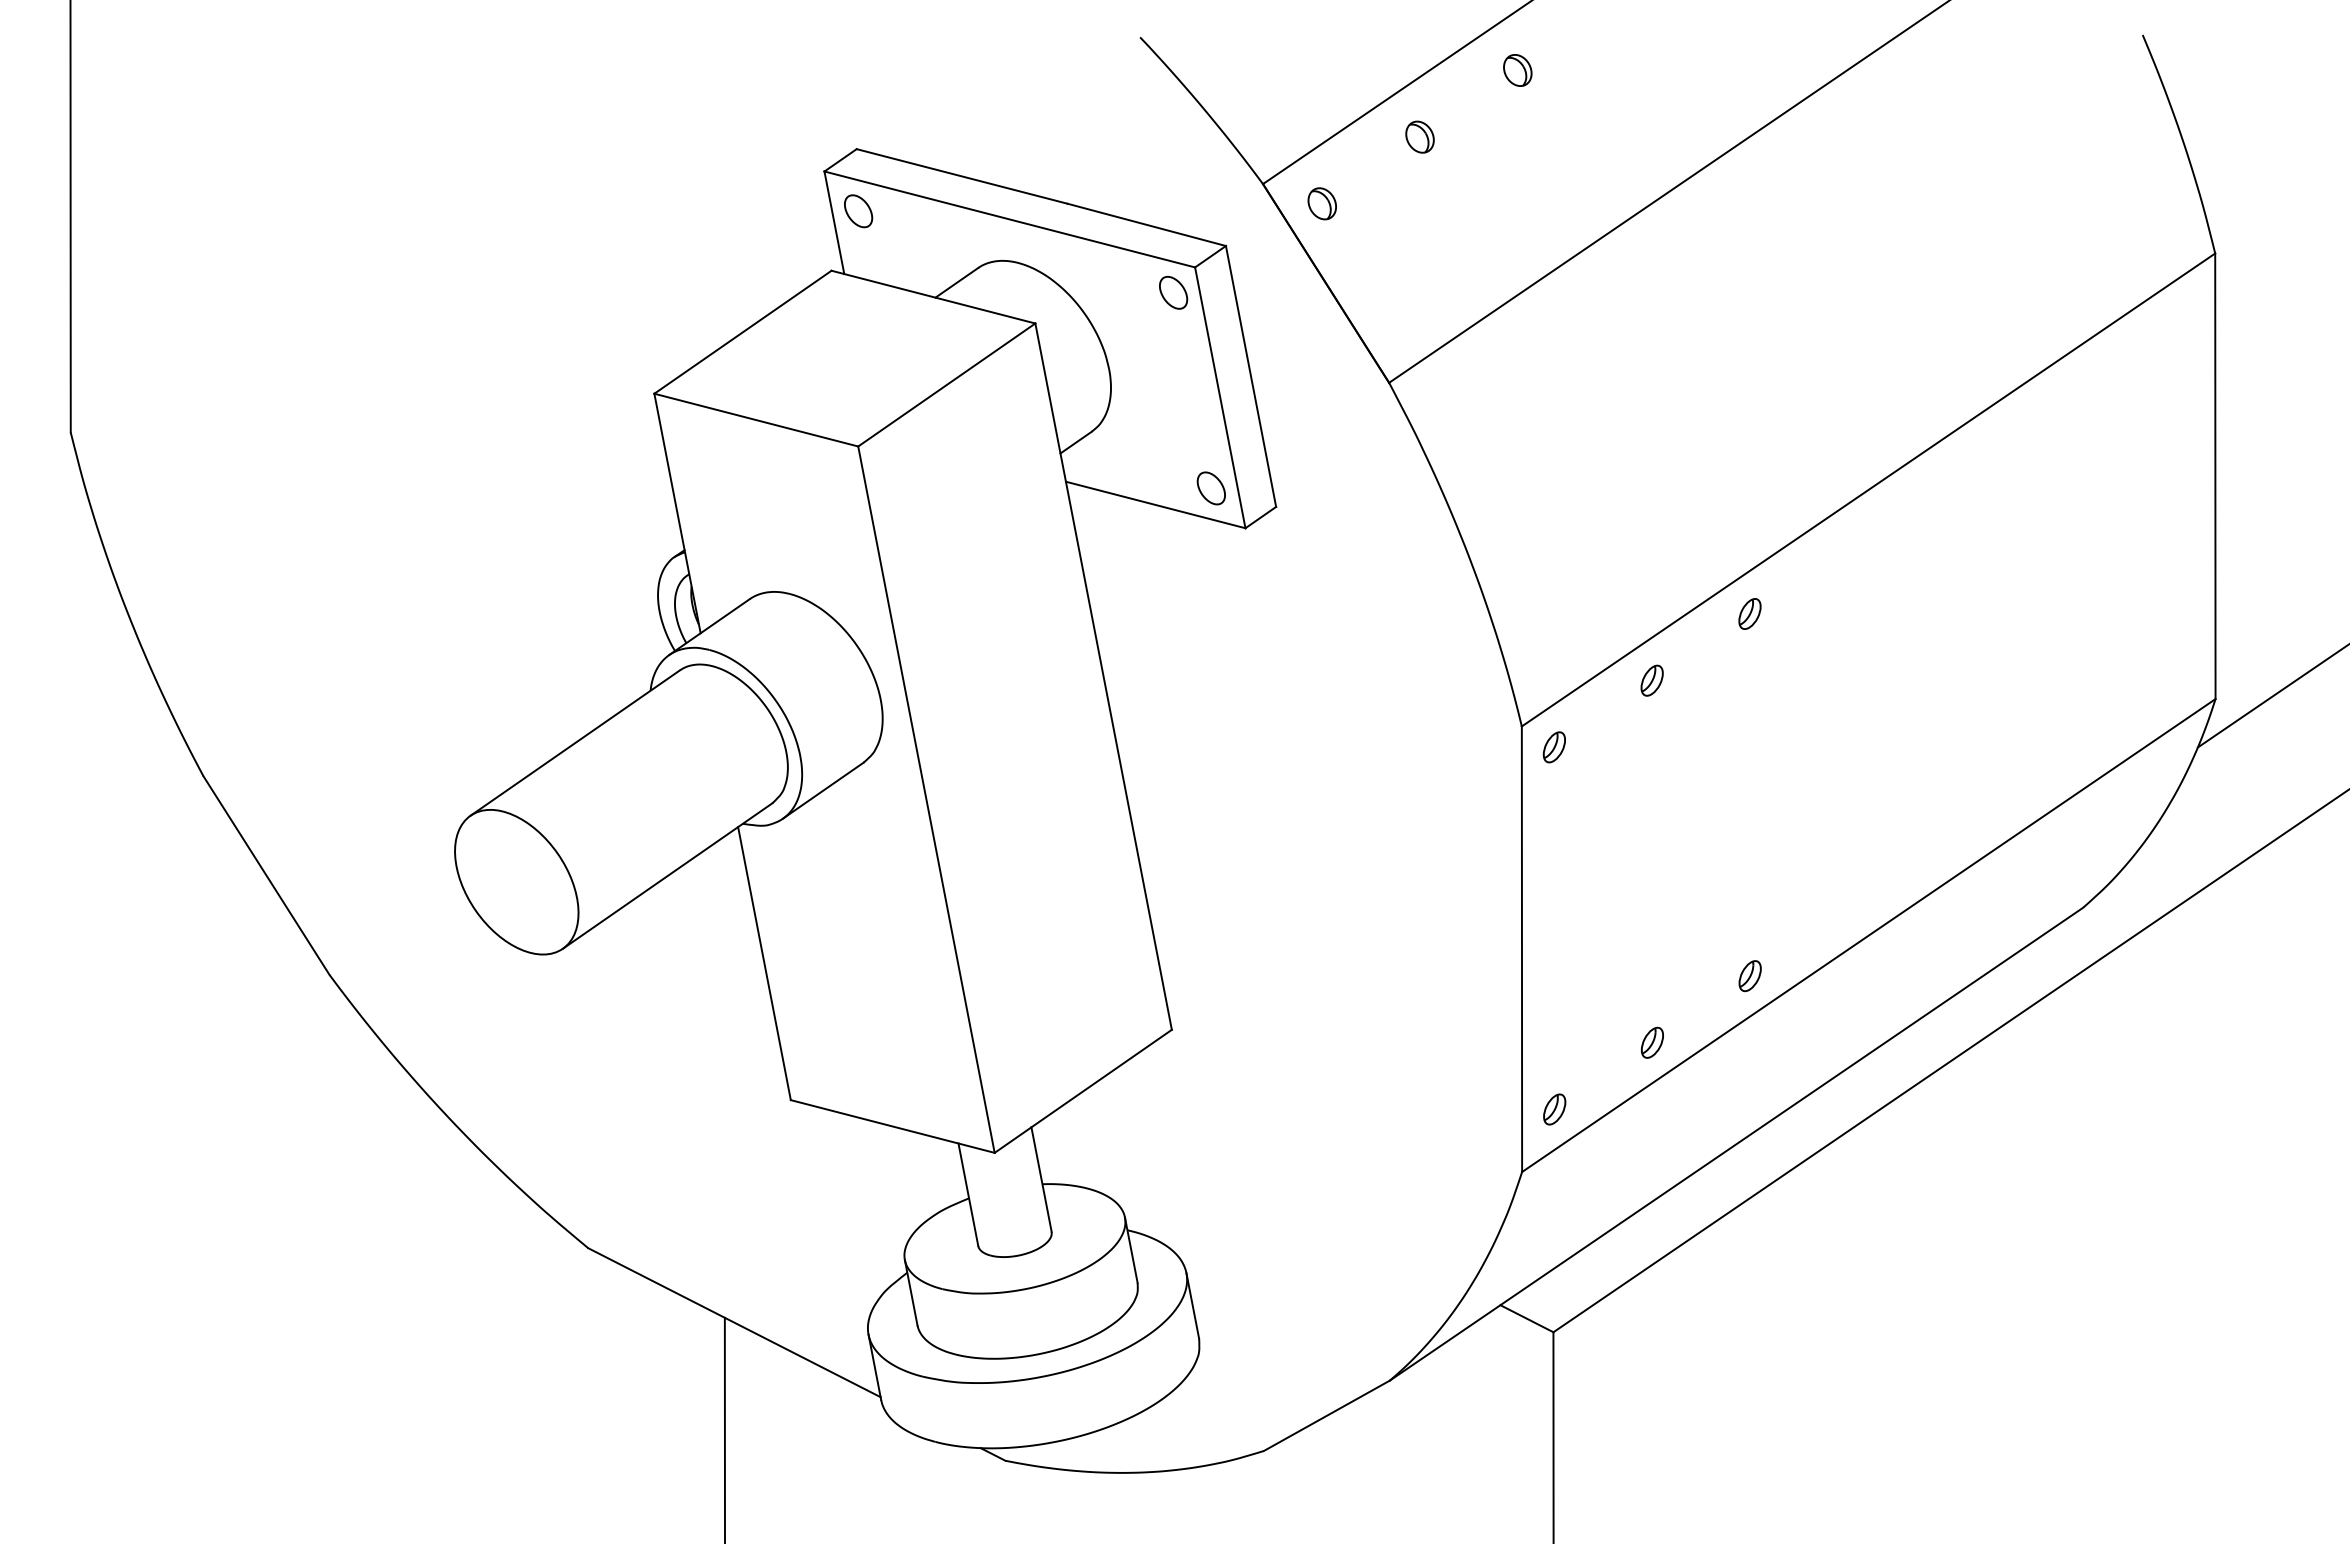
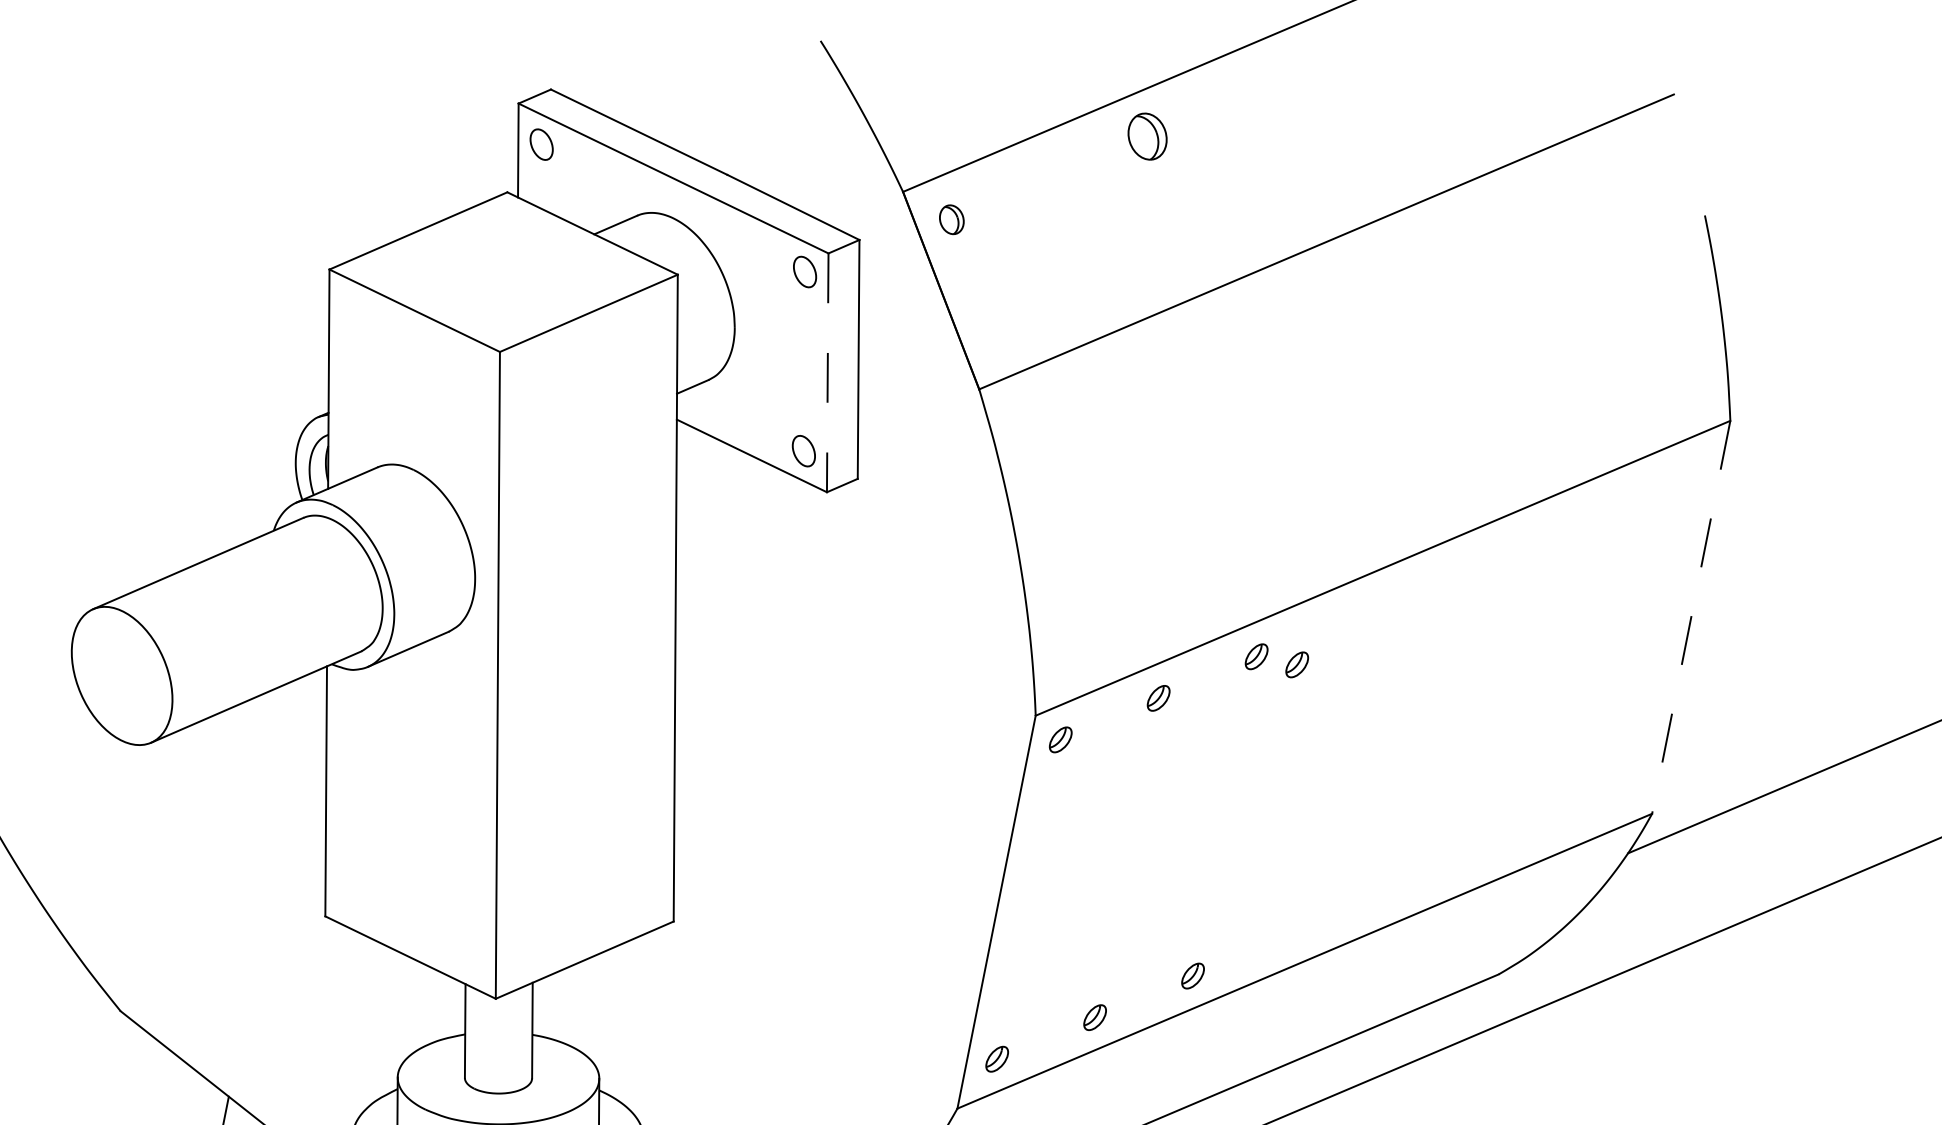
part: (1517, 70) -> (1147, 136), size x1.6
part: (1419, 136) -> (1049, 177), removed
line: (1220, 397) -> (827, 372), solid -> dashed
line: (2215, 476) -> (1691, 617), solid -> dashed
part: (1795, 613) -> (1296, 664), added

